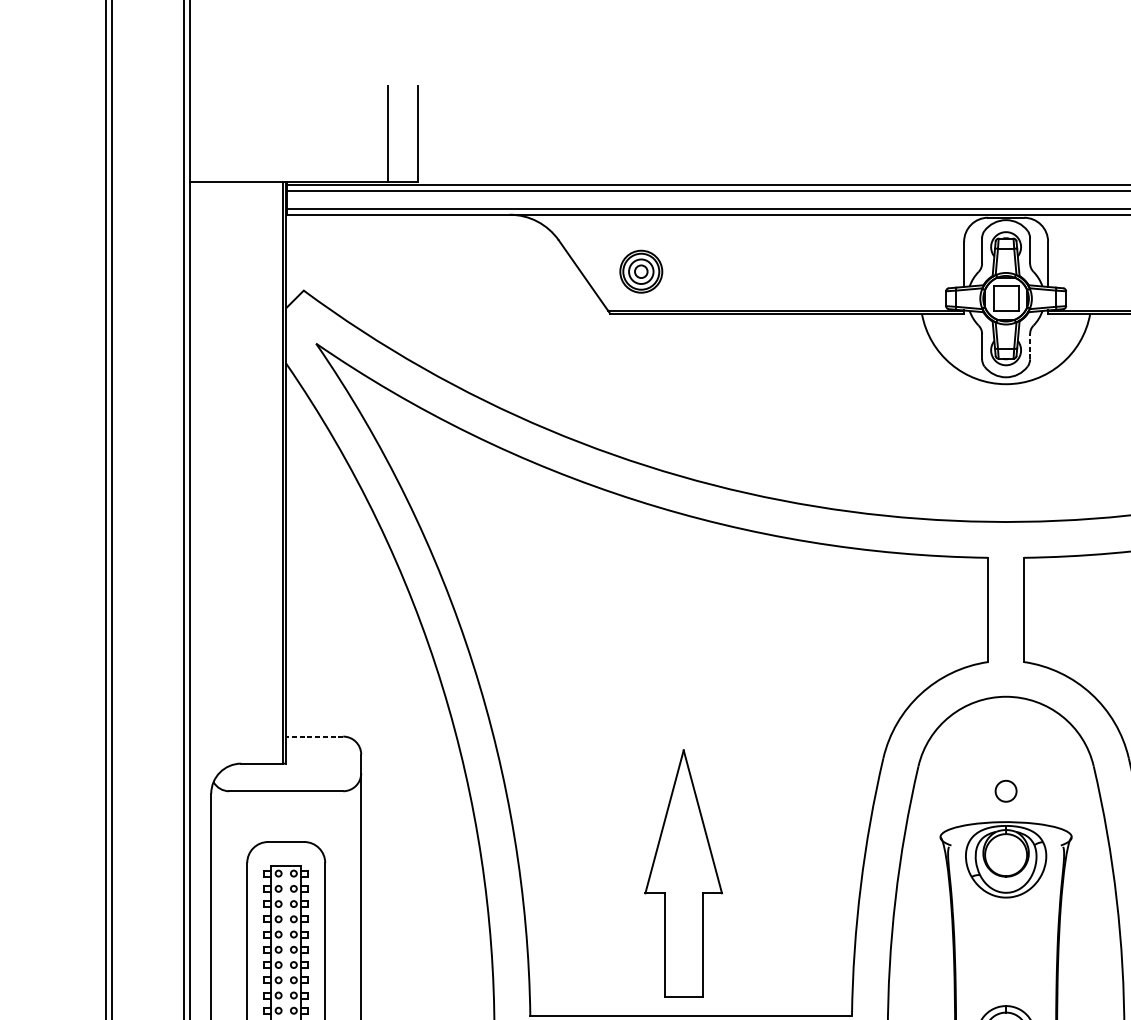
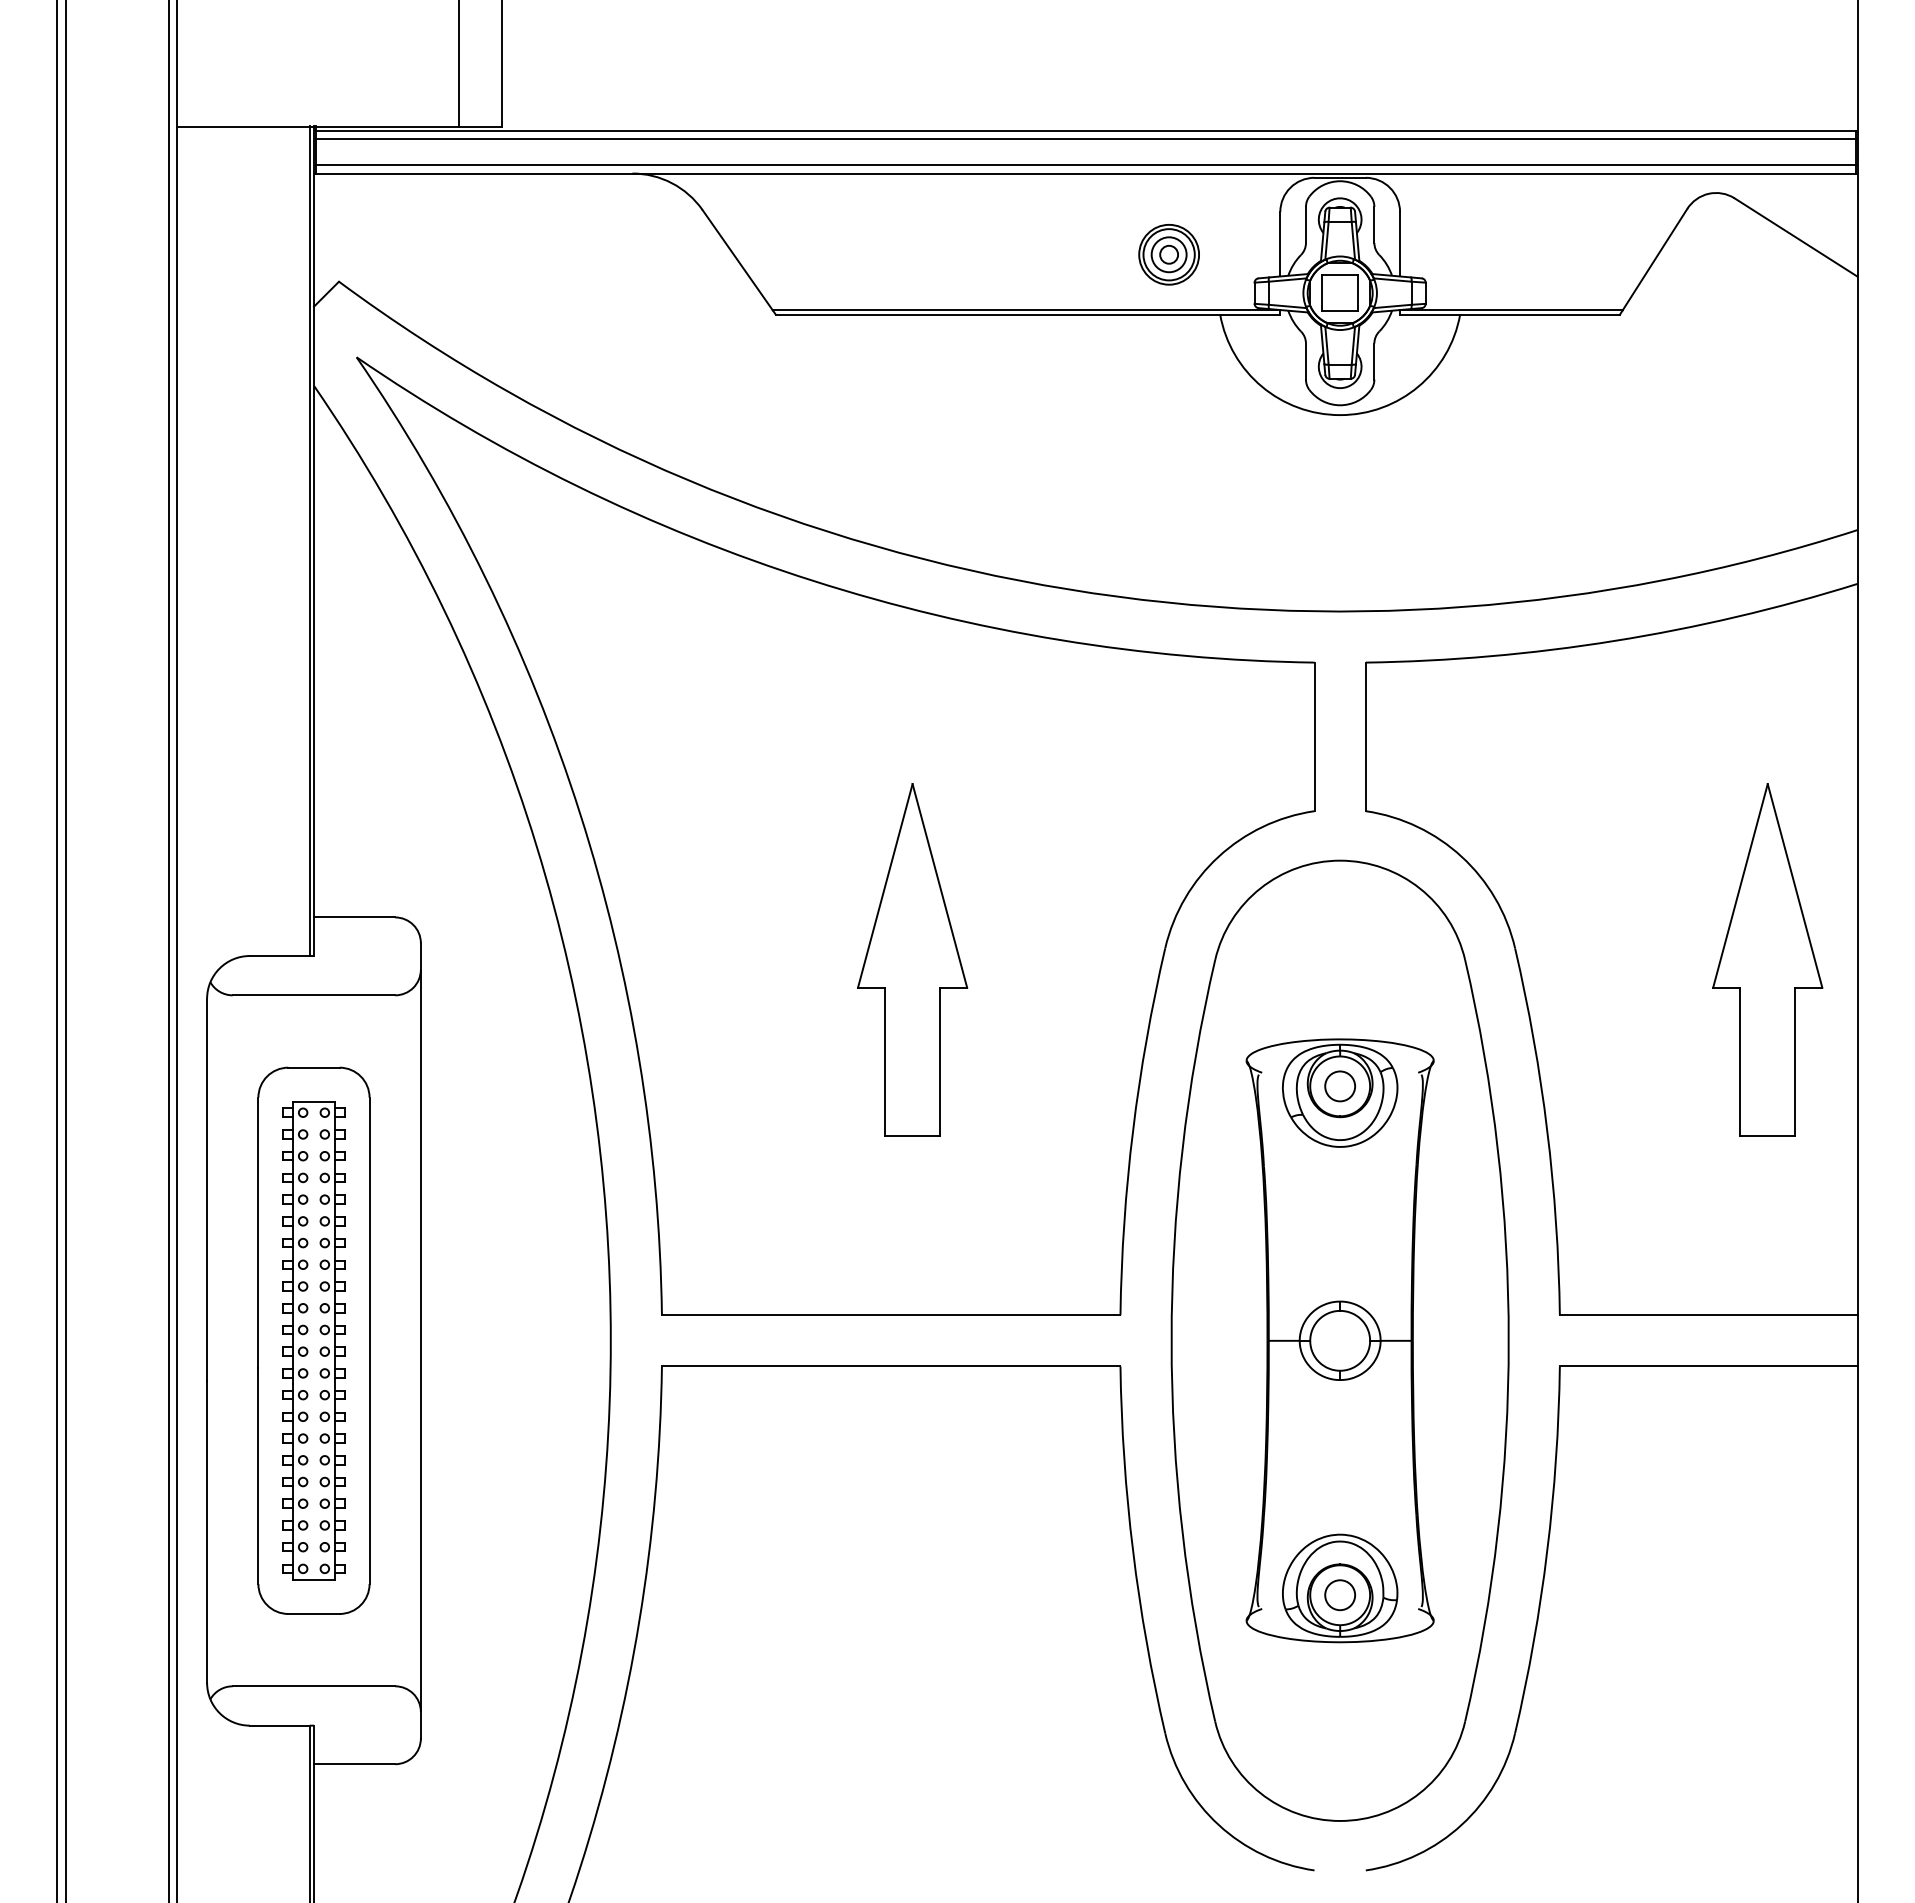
part: (640, 271) -> (1168, 254), moved
line: (1030, 346) -> (1374, 361), dashed -> solid
line: (314, 736) -> (354, 917), dashed -> solid
circle: (1005, 791) -> (1339, 1086), moved
part: (683, 873) -> (912, 959), moved

